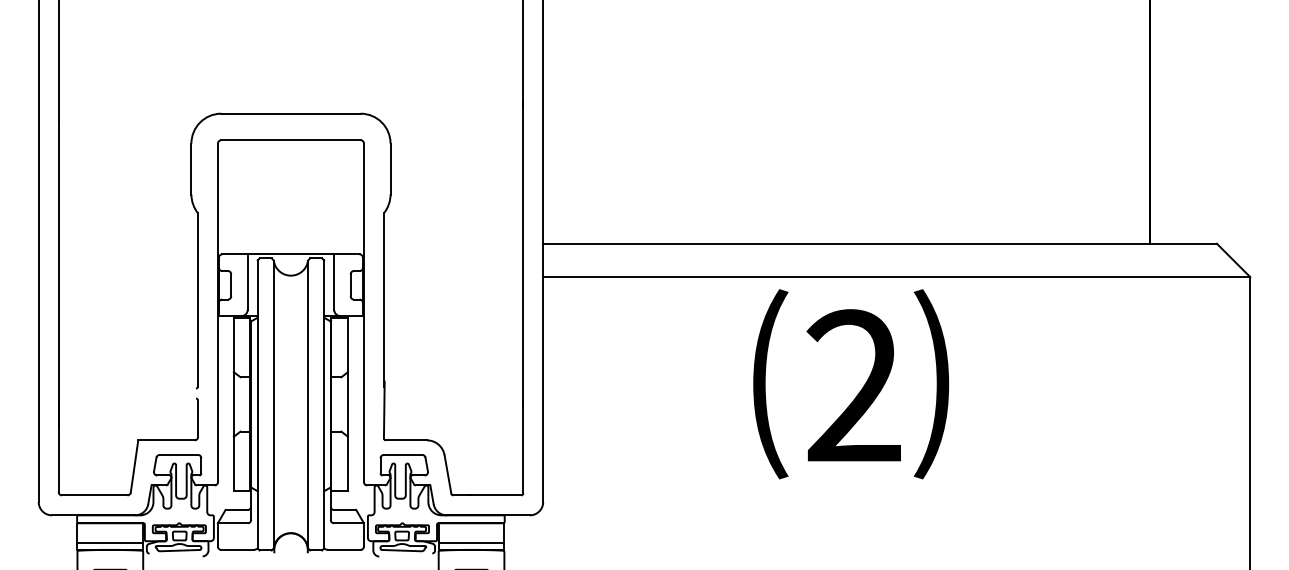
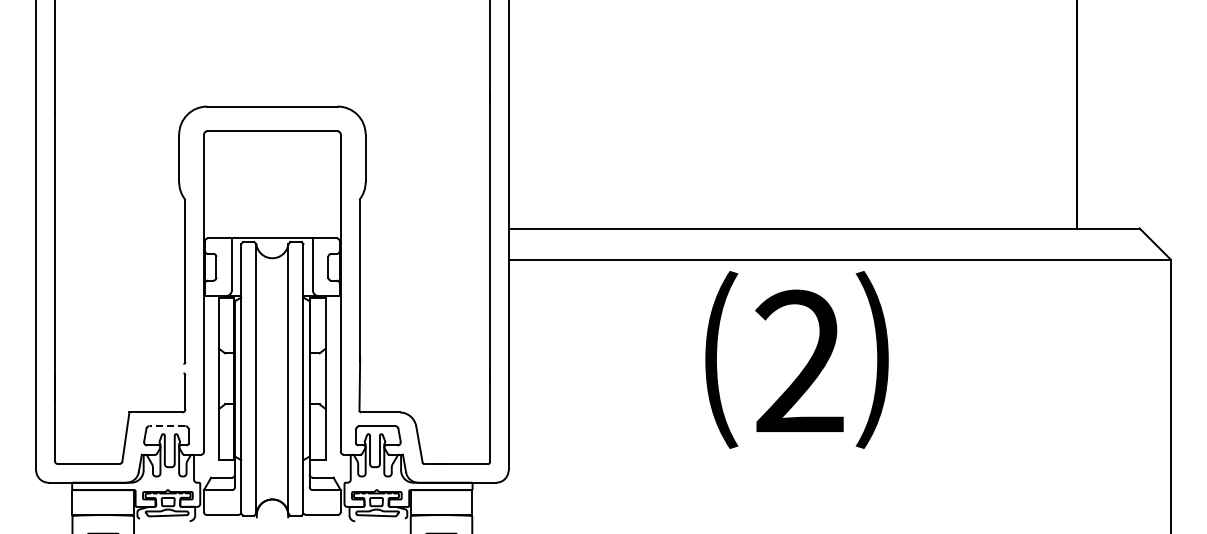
line: (178, 455) -> (167, 426), solid -> dashed
line: (110, 542) -> (103, 508), removed
line: (471, 542) -> (441, 508), removed

